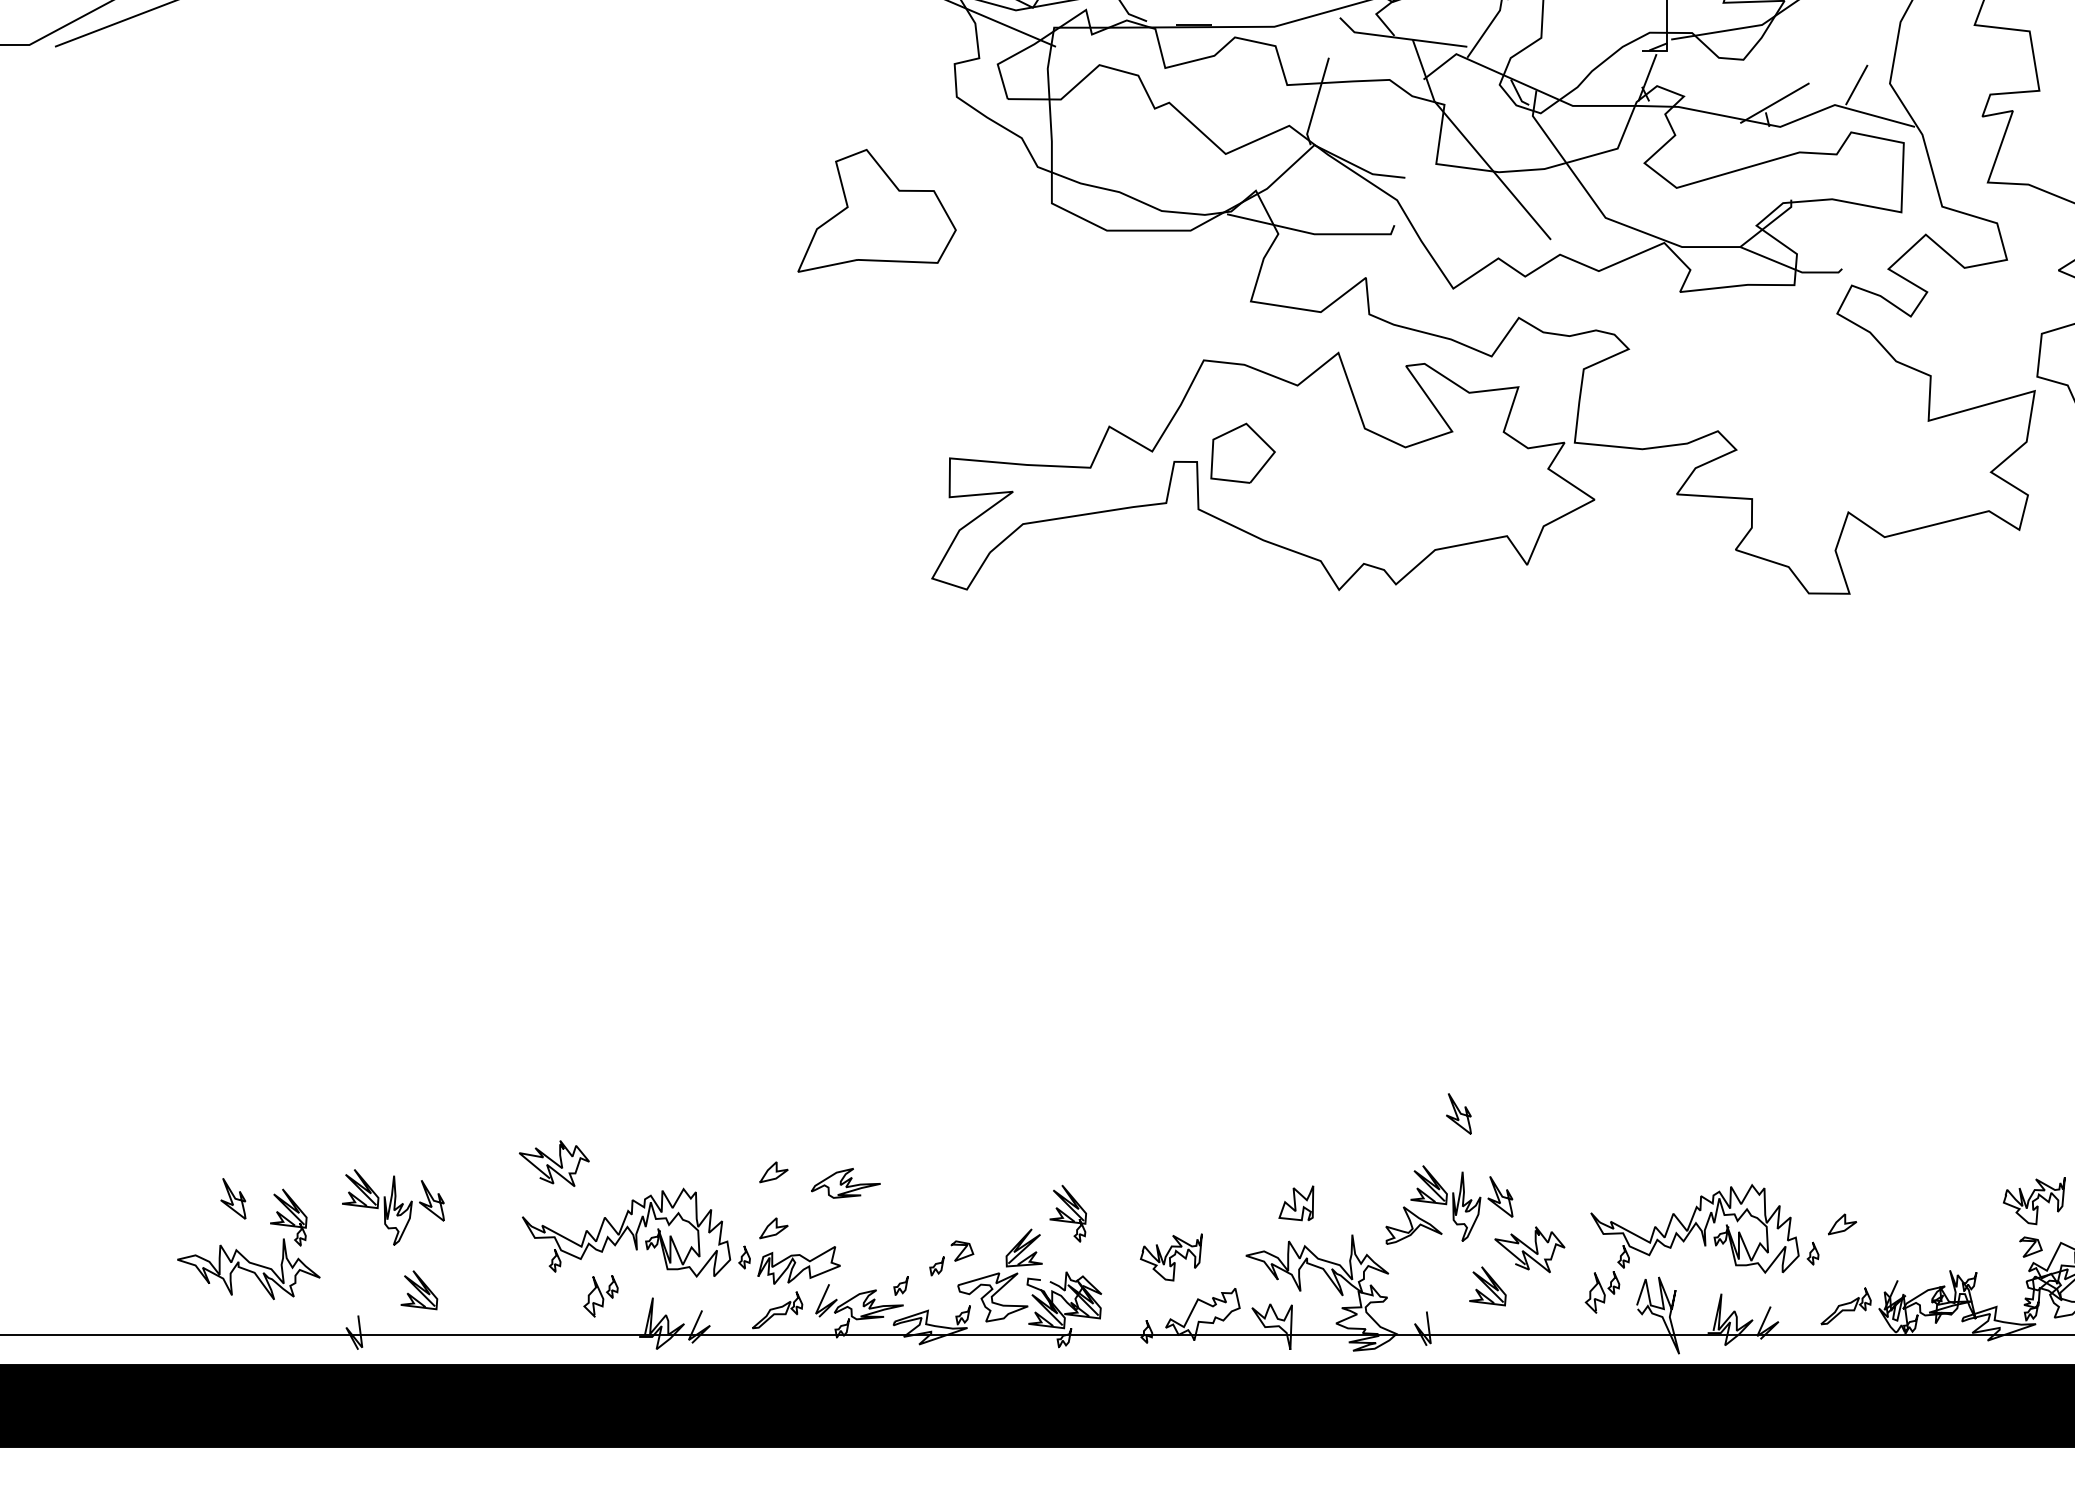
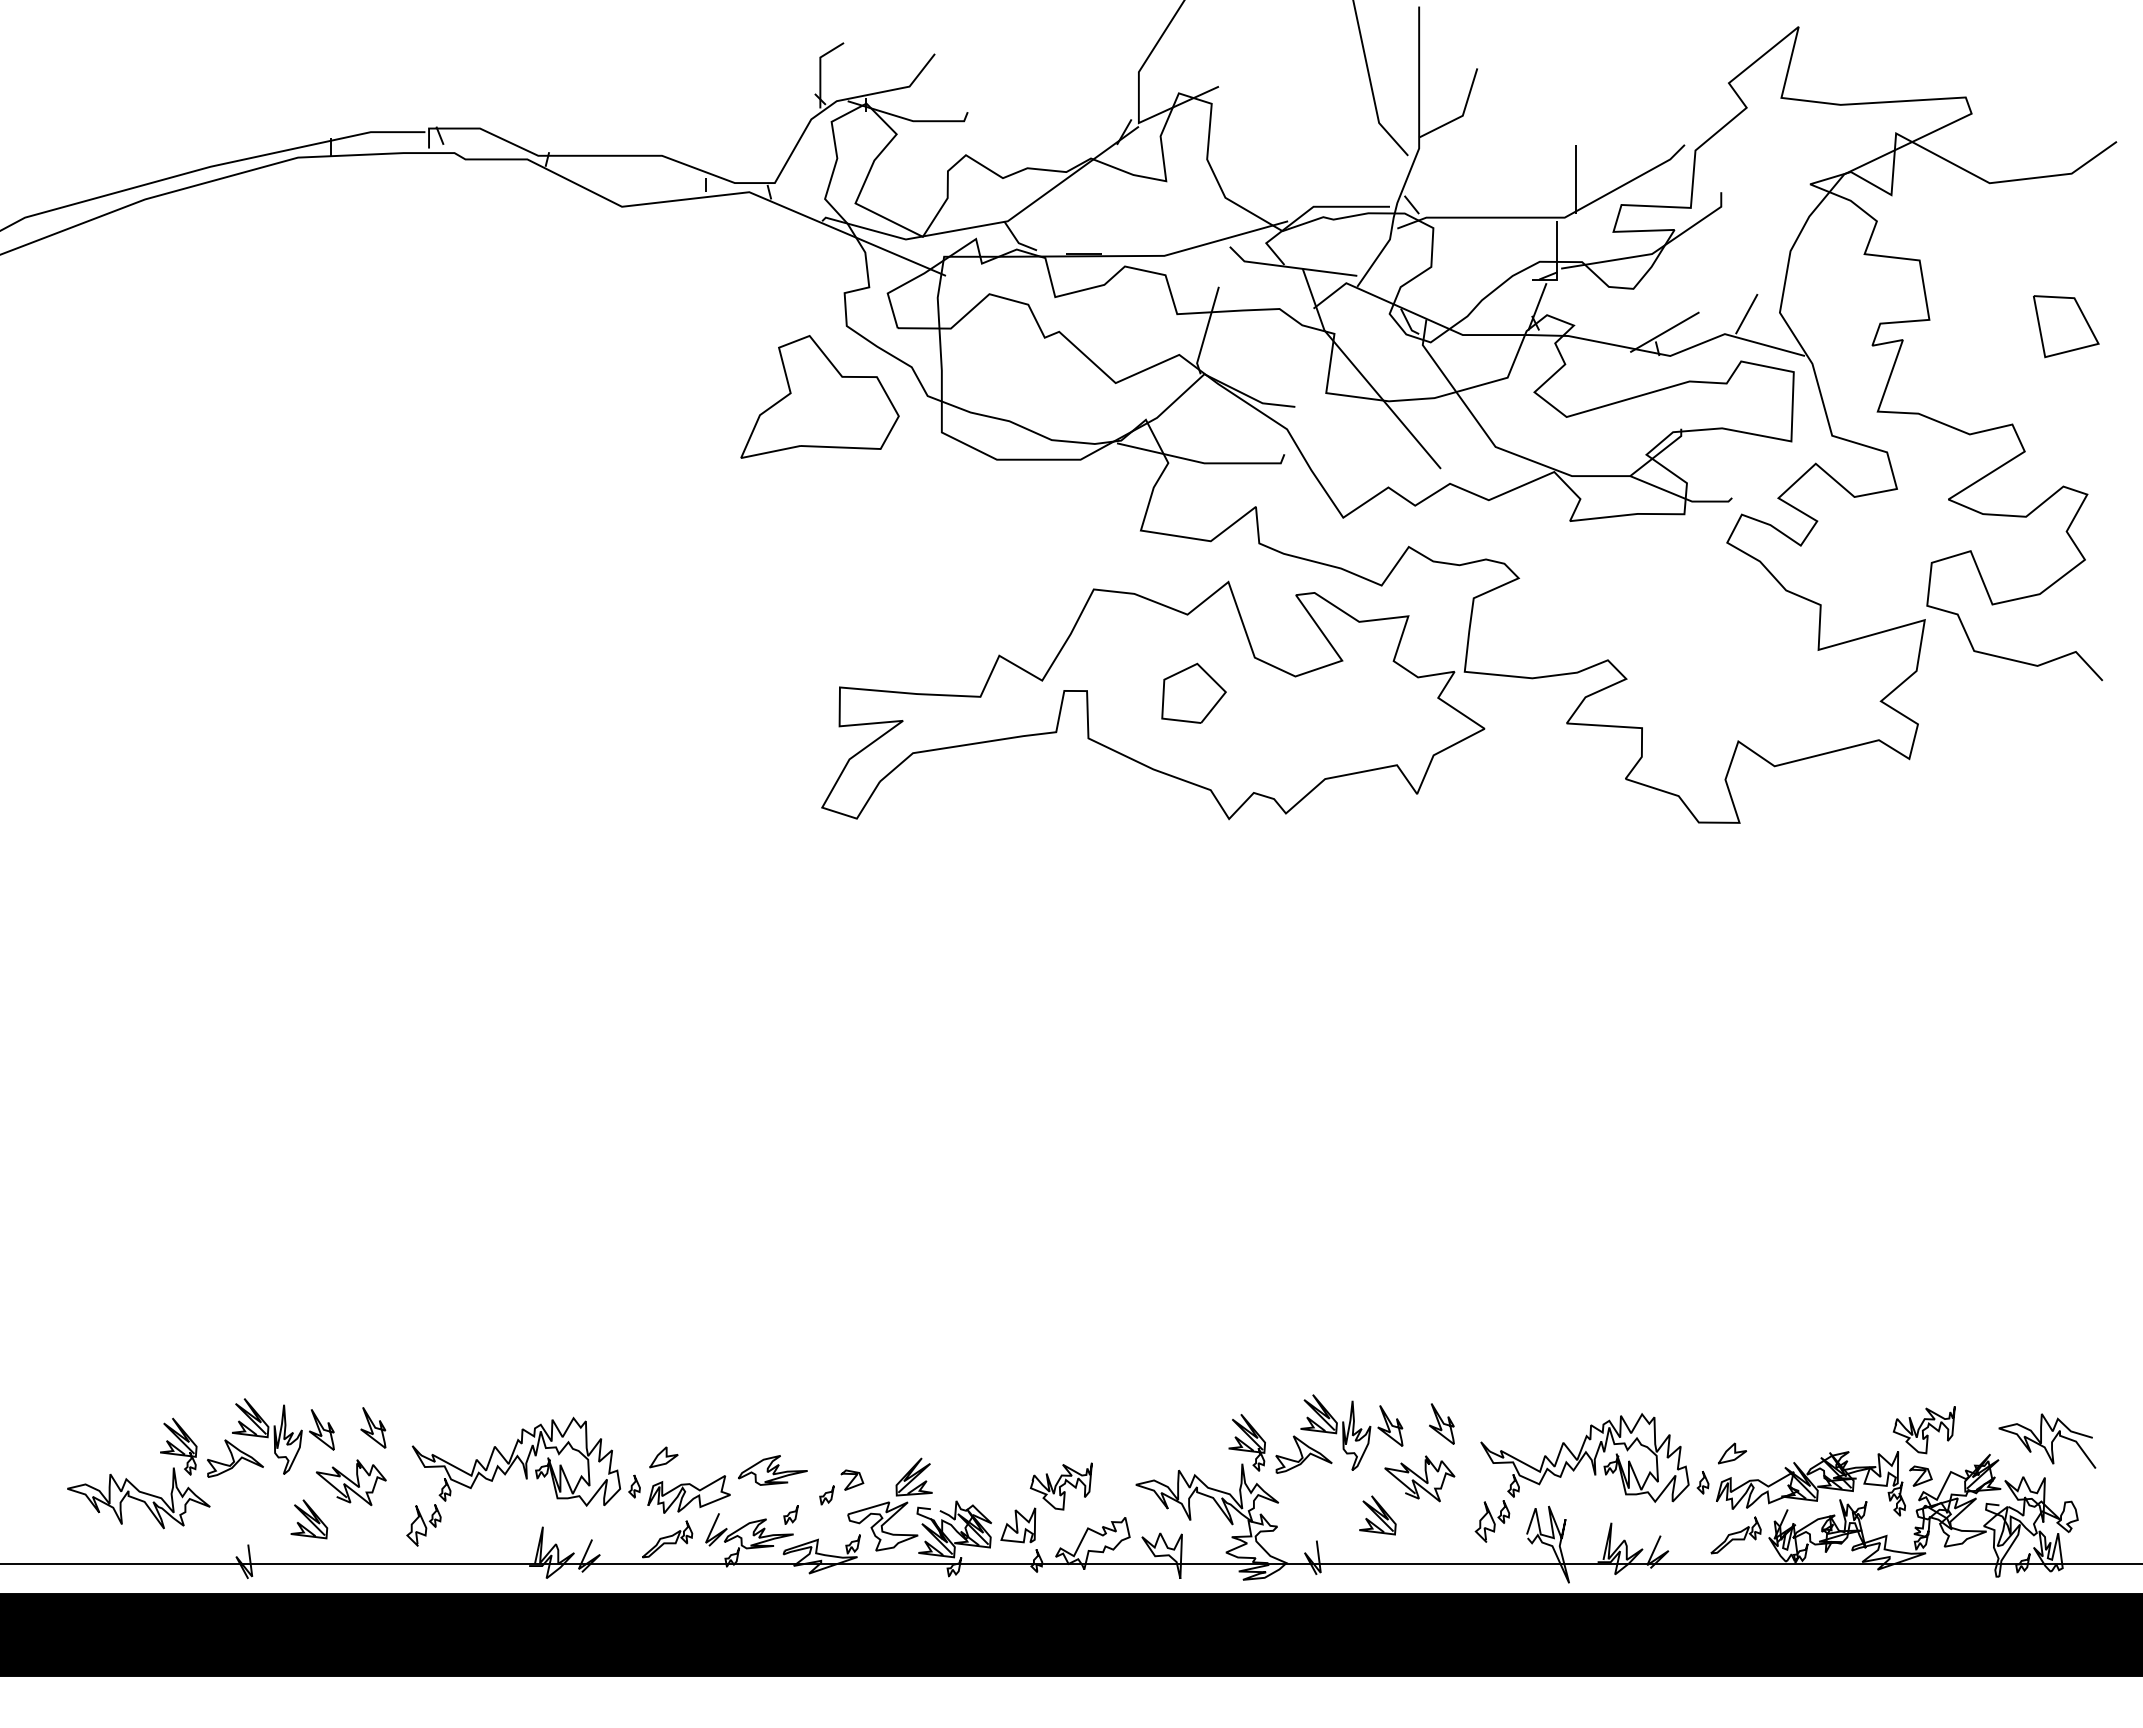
part: (876, 210) -> (819, 396), moved
part: (1242, 452) -> (1193, 692), moved
part: (1458, 1113) -> (1441, 1423), moved
curve: (553, 1162) -> (350, 1481), moved
curve: (775, 1172) -> (665, 1401), removed
part: (845, 1183) -> (772, 1470), moved
part: (233, 1198) -> (373, 1427), moved
part: (1296, 1203) -> (1018, 1525), moved
part: (1067, 1213) -> (1246, 1442), moved
part: (345, 1229) -> (235, 1458), added
part: (1920, 1254) -> (1810, 1483), added
part: (600, 1296) -> (423, 1525), moved

